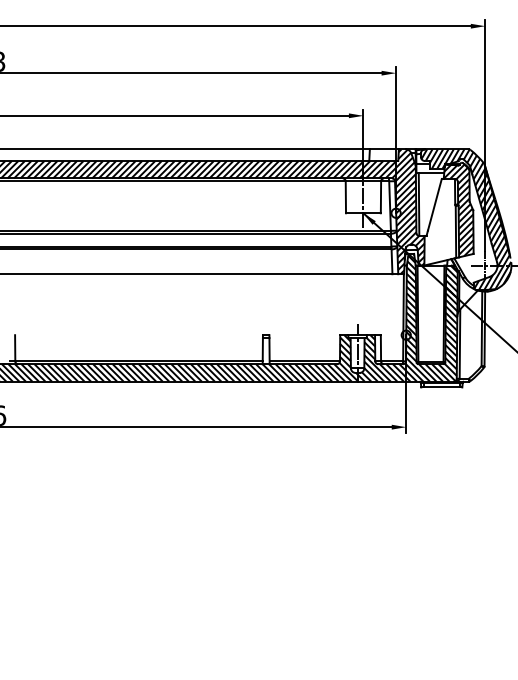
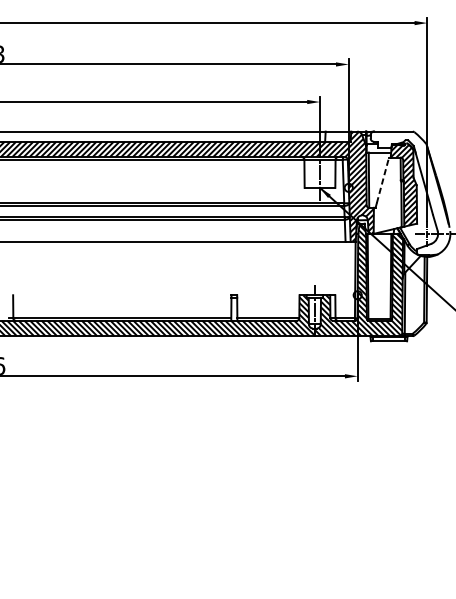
line: (434, 204) -> (382, 180), solid -> dashed
hatch: (466, 219) -> (410, 193), removed

